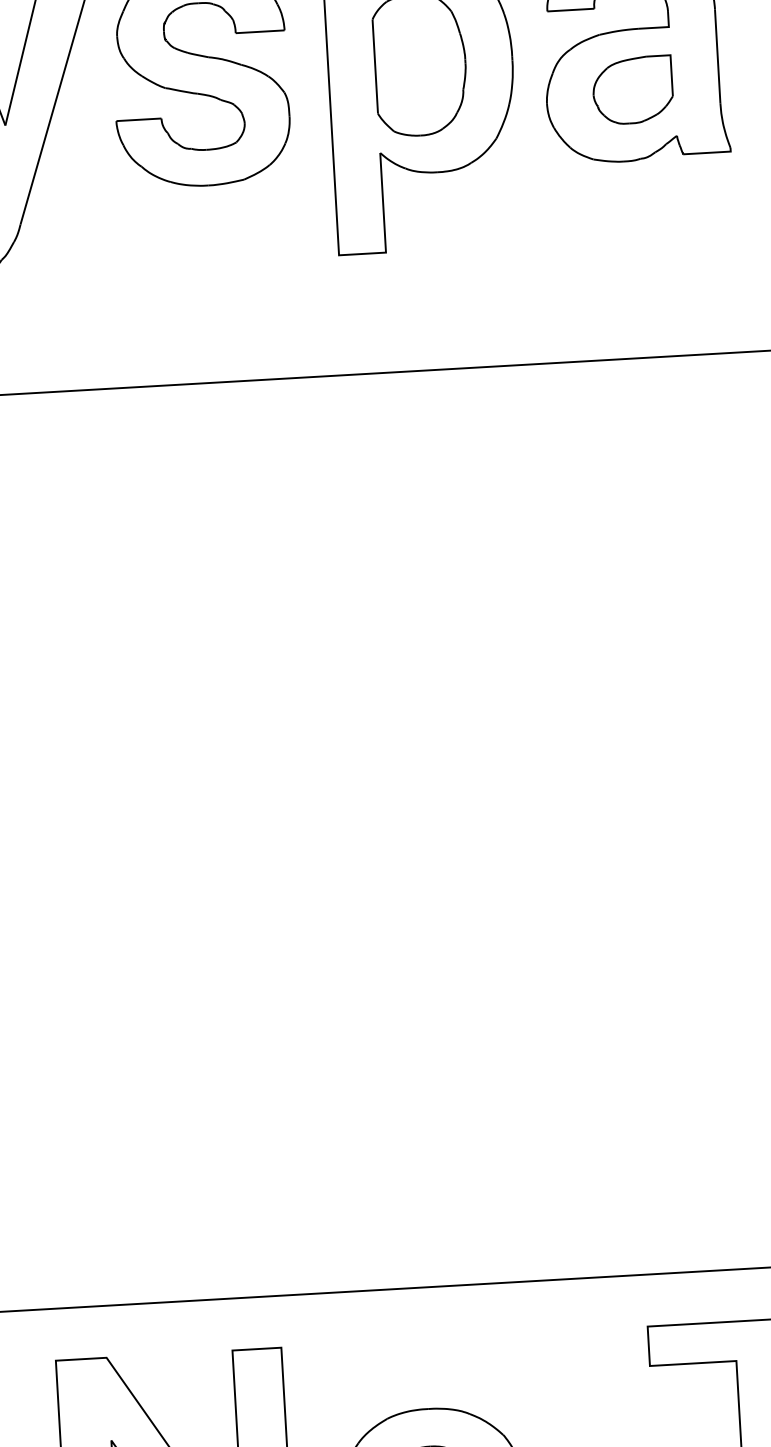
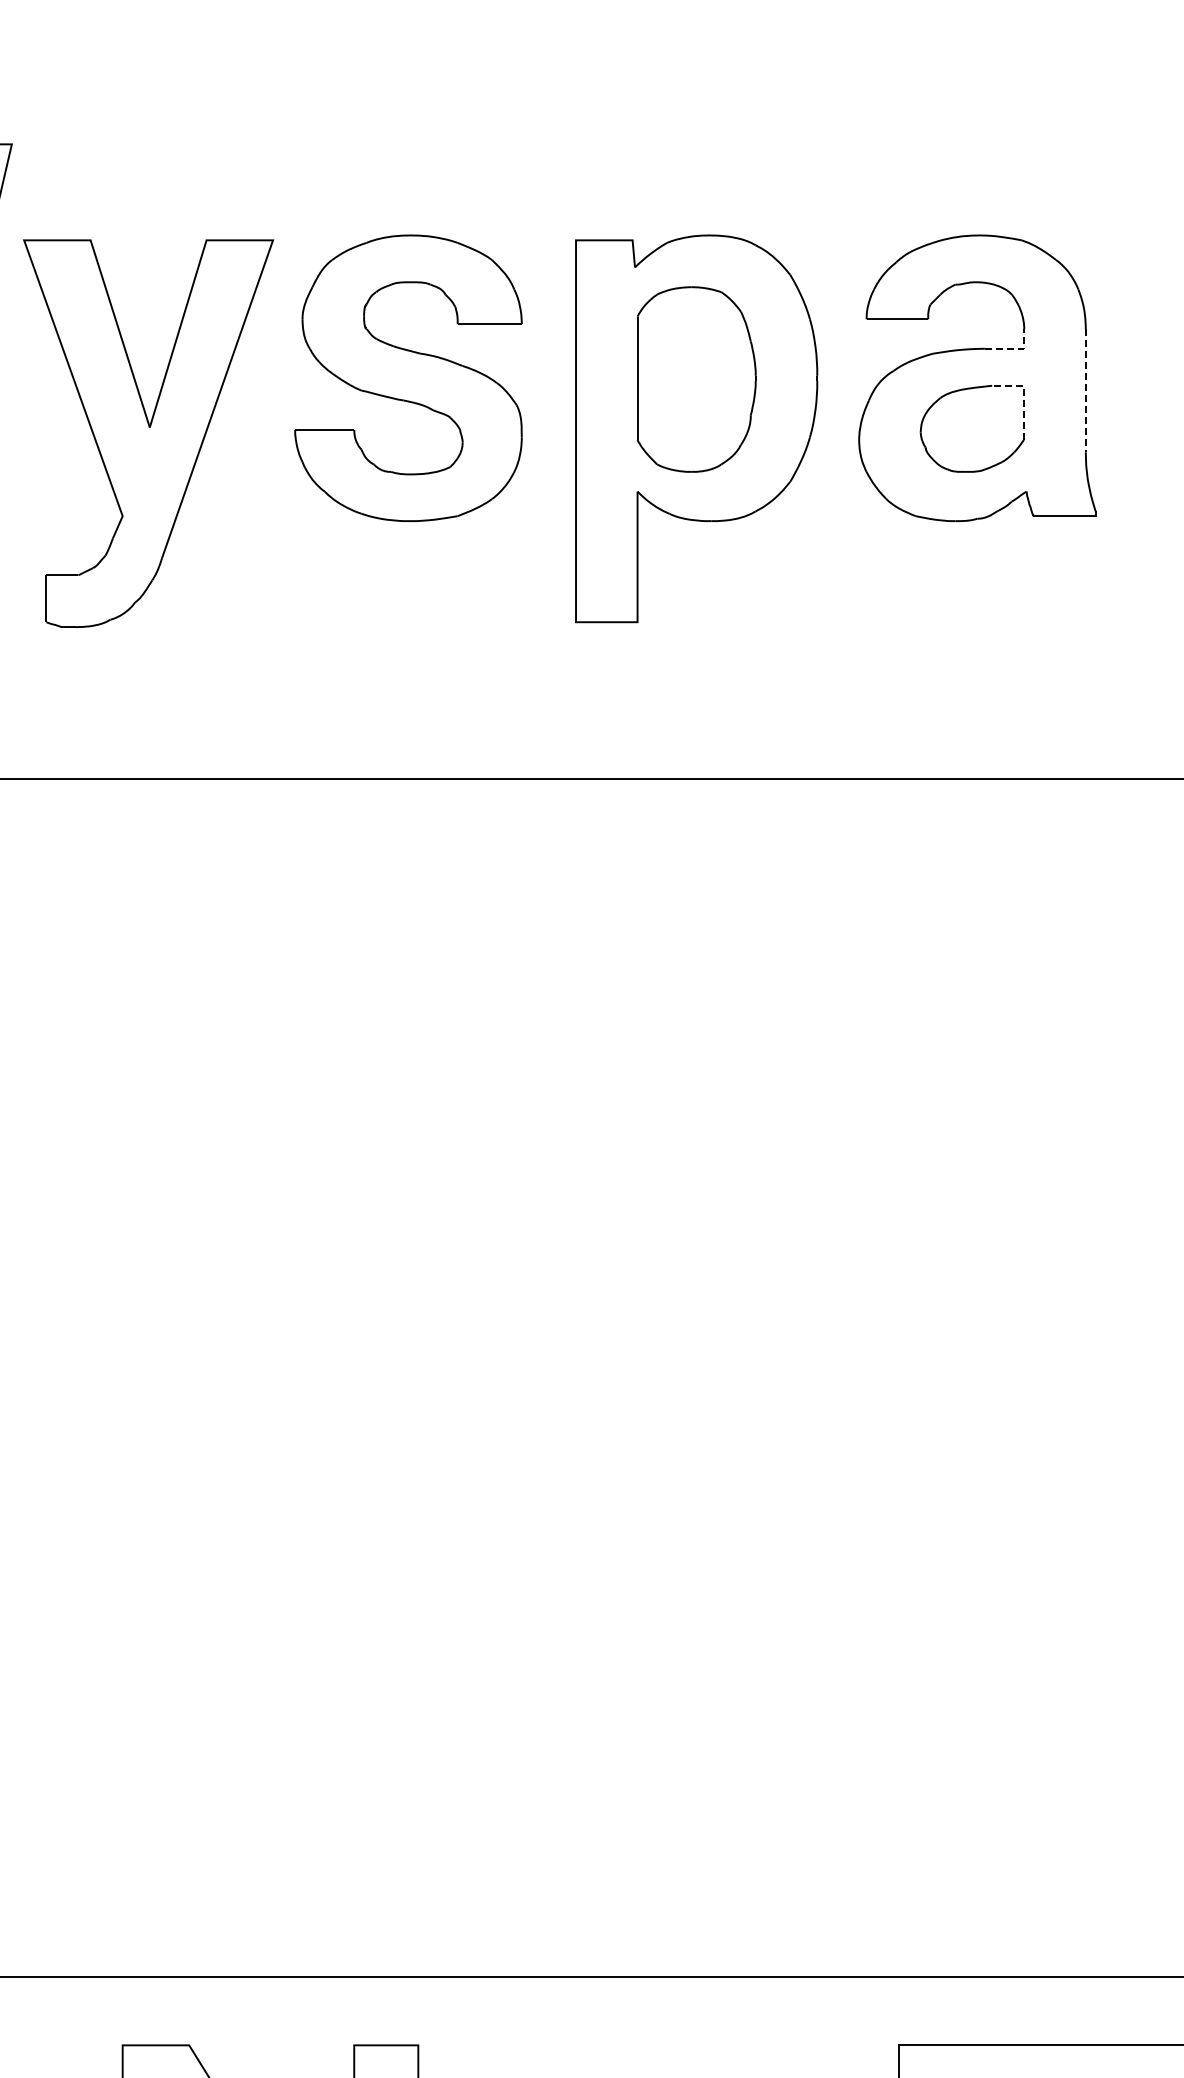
line: (662, 27) -> (1015, 348), solid -> dashed
line: (717, 56) -> (1085, 390), solid -> dashed
line: (671, 62) -> (1024, 395), solid -> dashed

